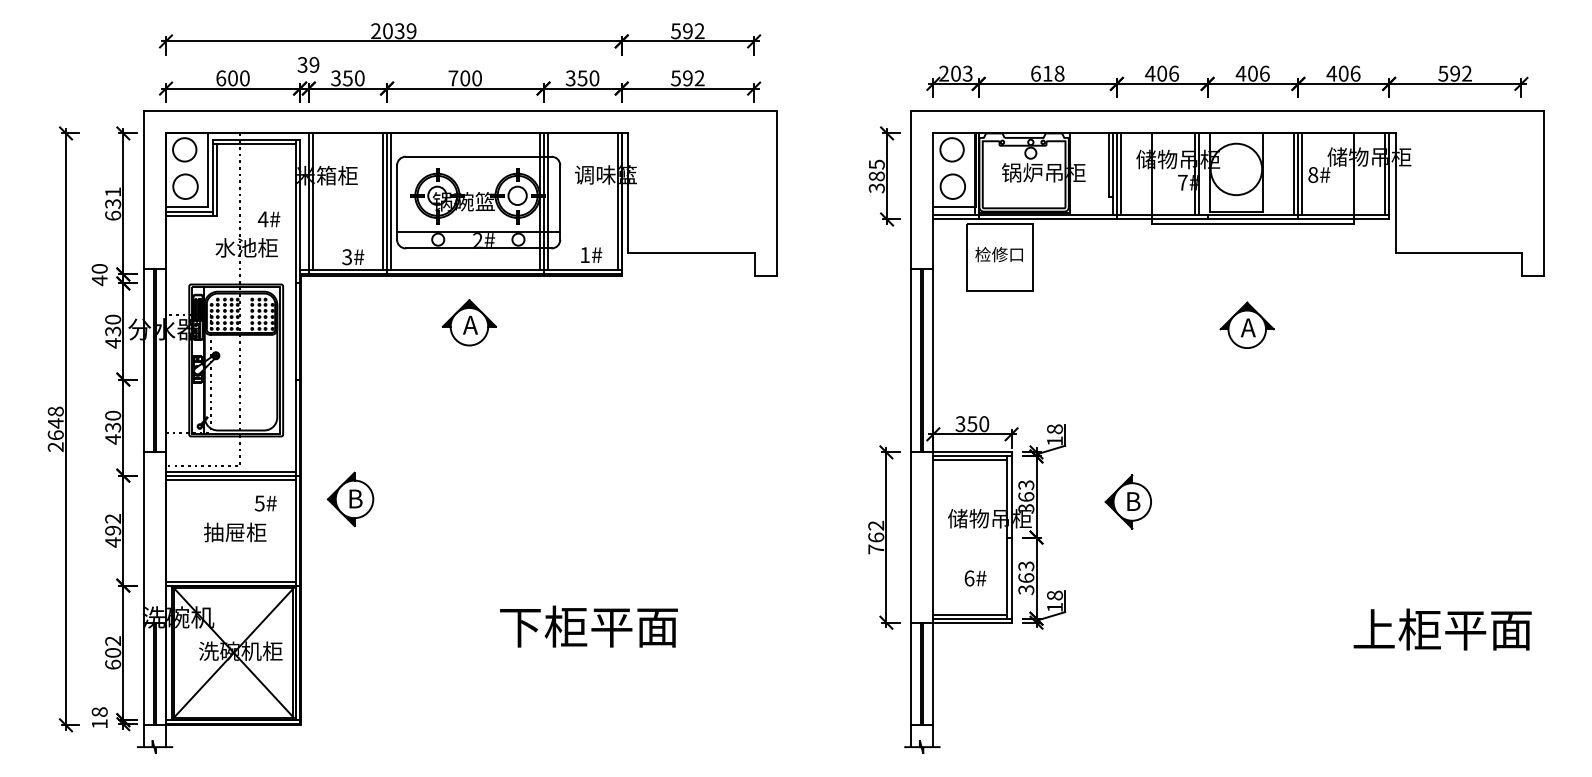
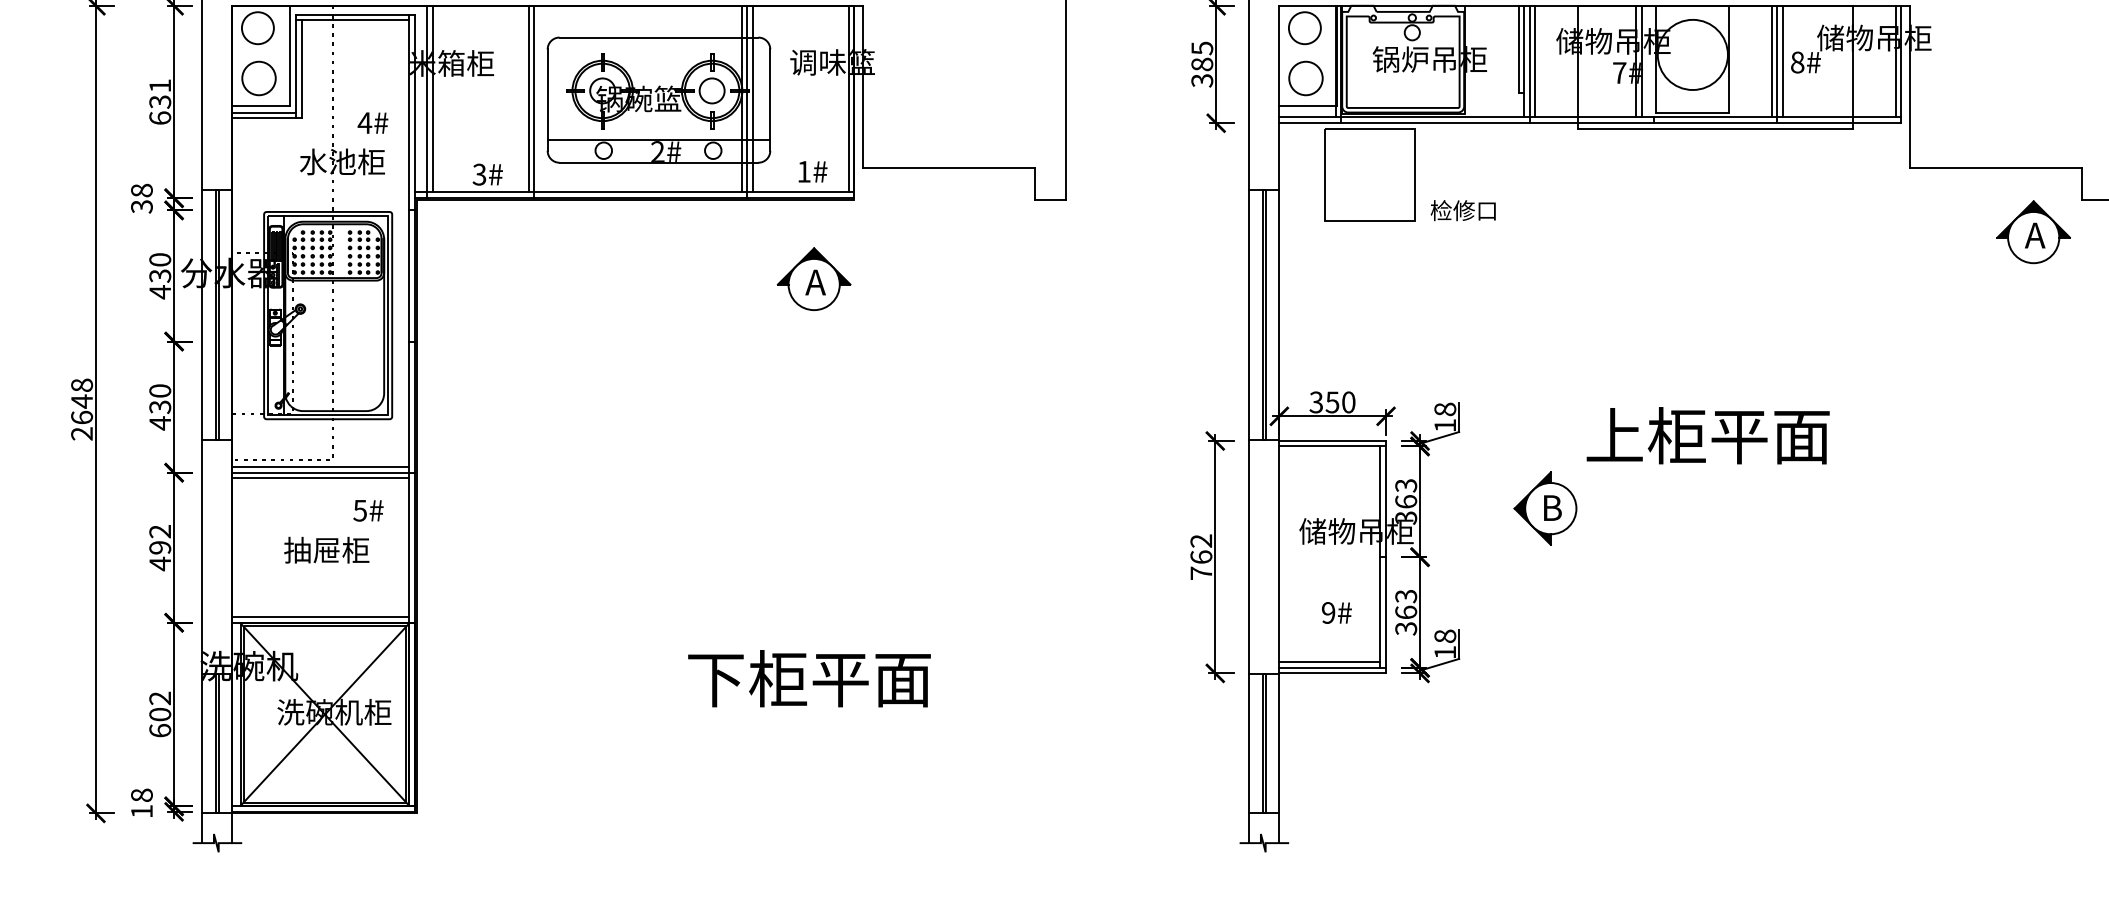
line: (391, 201) -> (540, 98), removed
text: (998, 254) -> (1462, 210), moved
text: (99, 275) -> (141, 199), 40 -> 38
part: (469, 322) -> (814, 278), moved
part: (1246, 324) -> (2032, 231), moved
line: (970, 460) -> (1330, 452), removed
part: (350, 498) -> (484, 503), removed
text: (969, 578) -> (1328, 613), 6# -> 9#
text: (1442, 629) -> (1707, 435), moved

